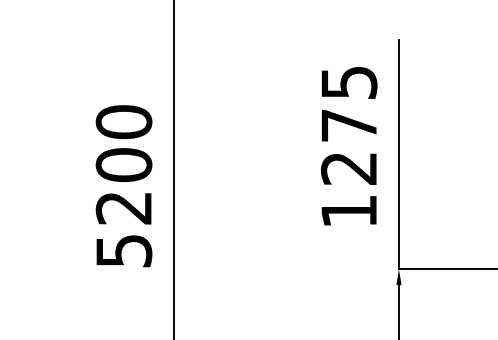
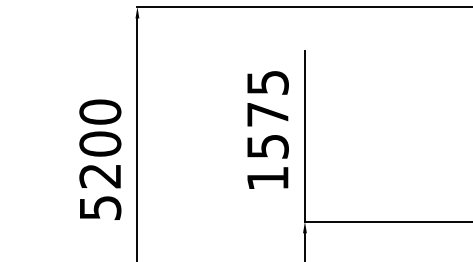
text: (348, 168) -> (267, 146), 1275 -> 1575

